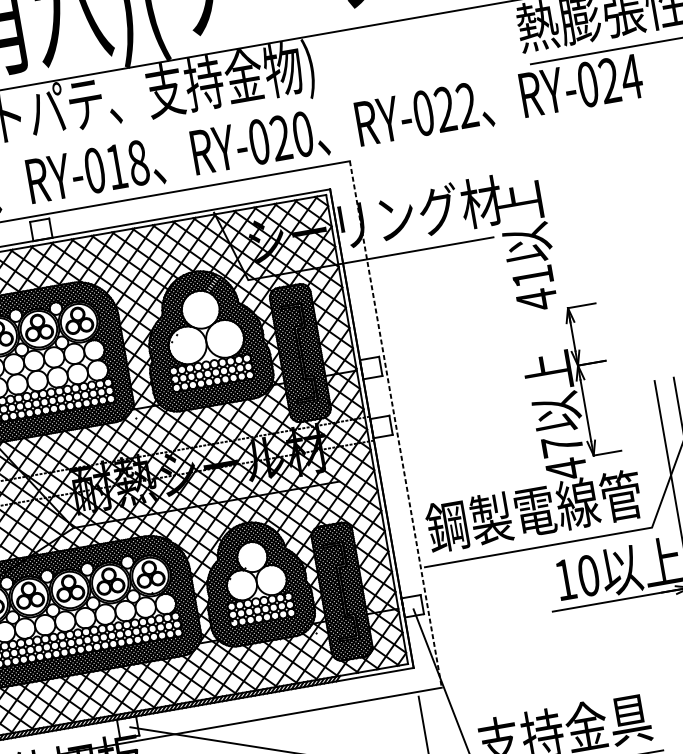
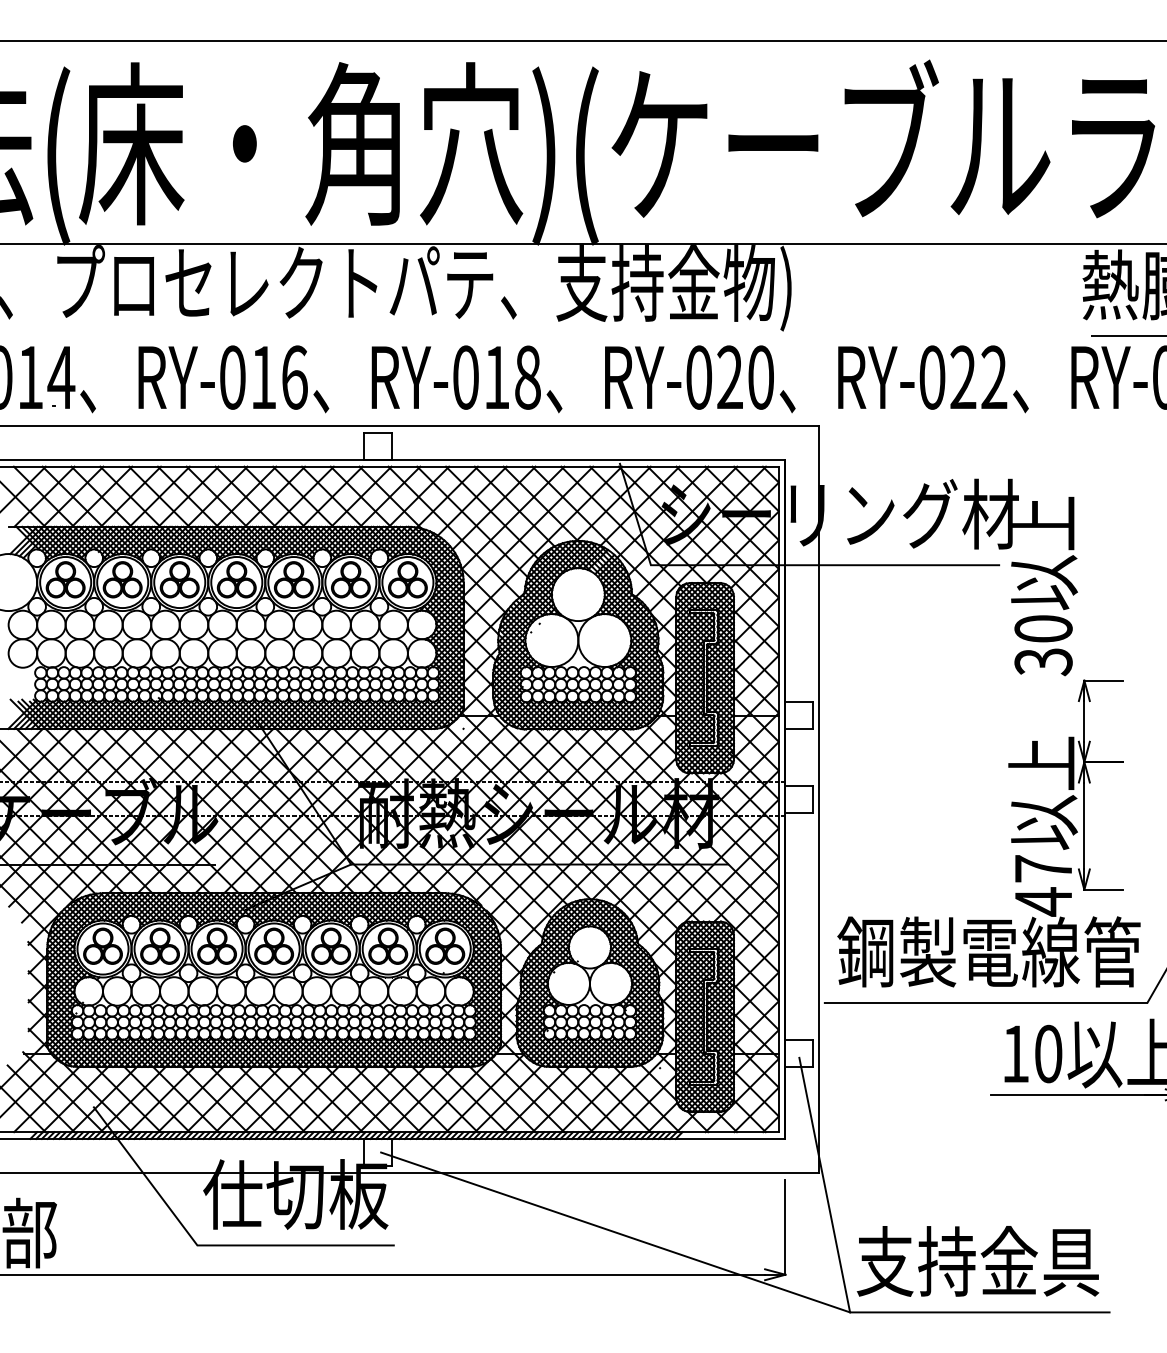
text: (534, 288) -> (1043, 645), 41 -> 30
line: (395, 424) -> (819, 799), dashed -> solid

